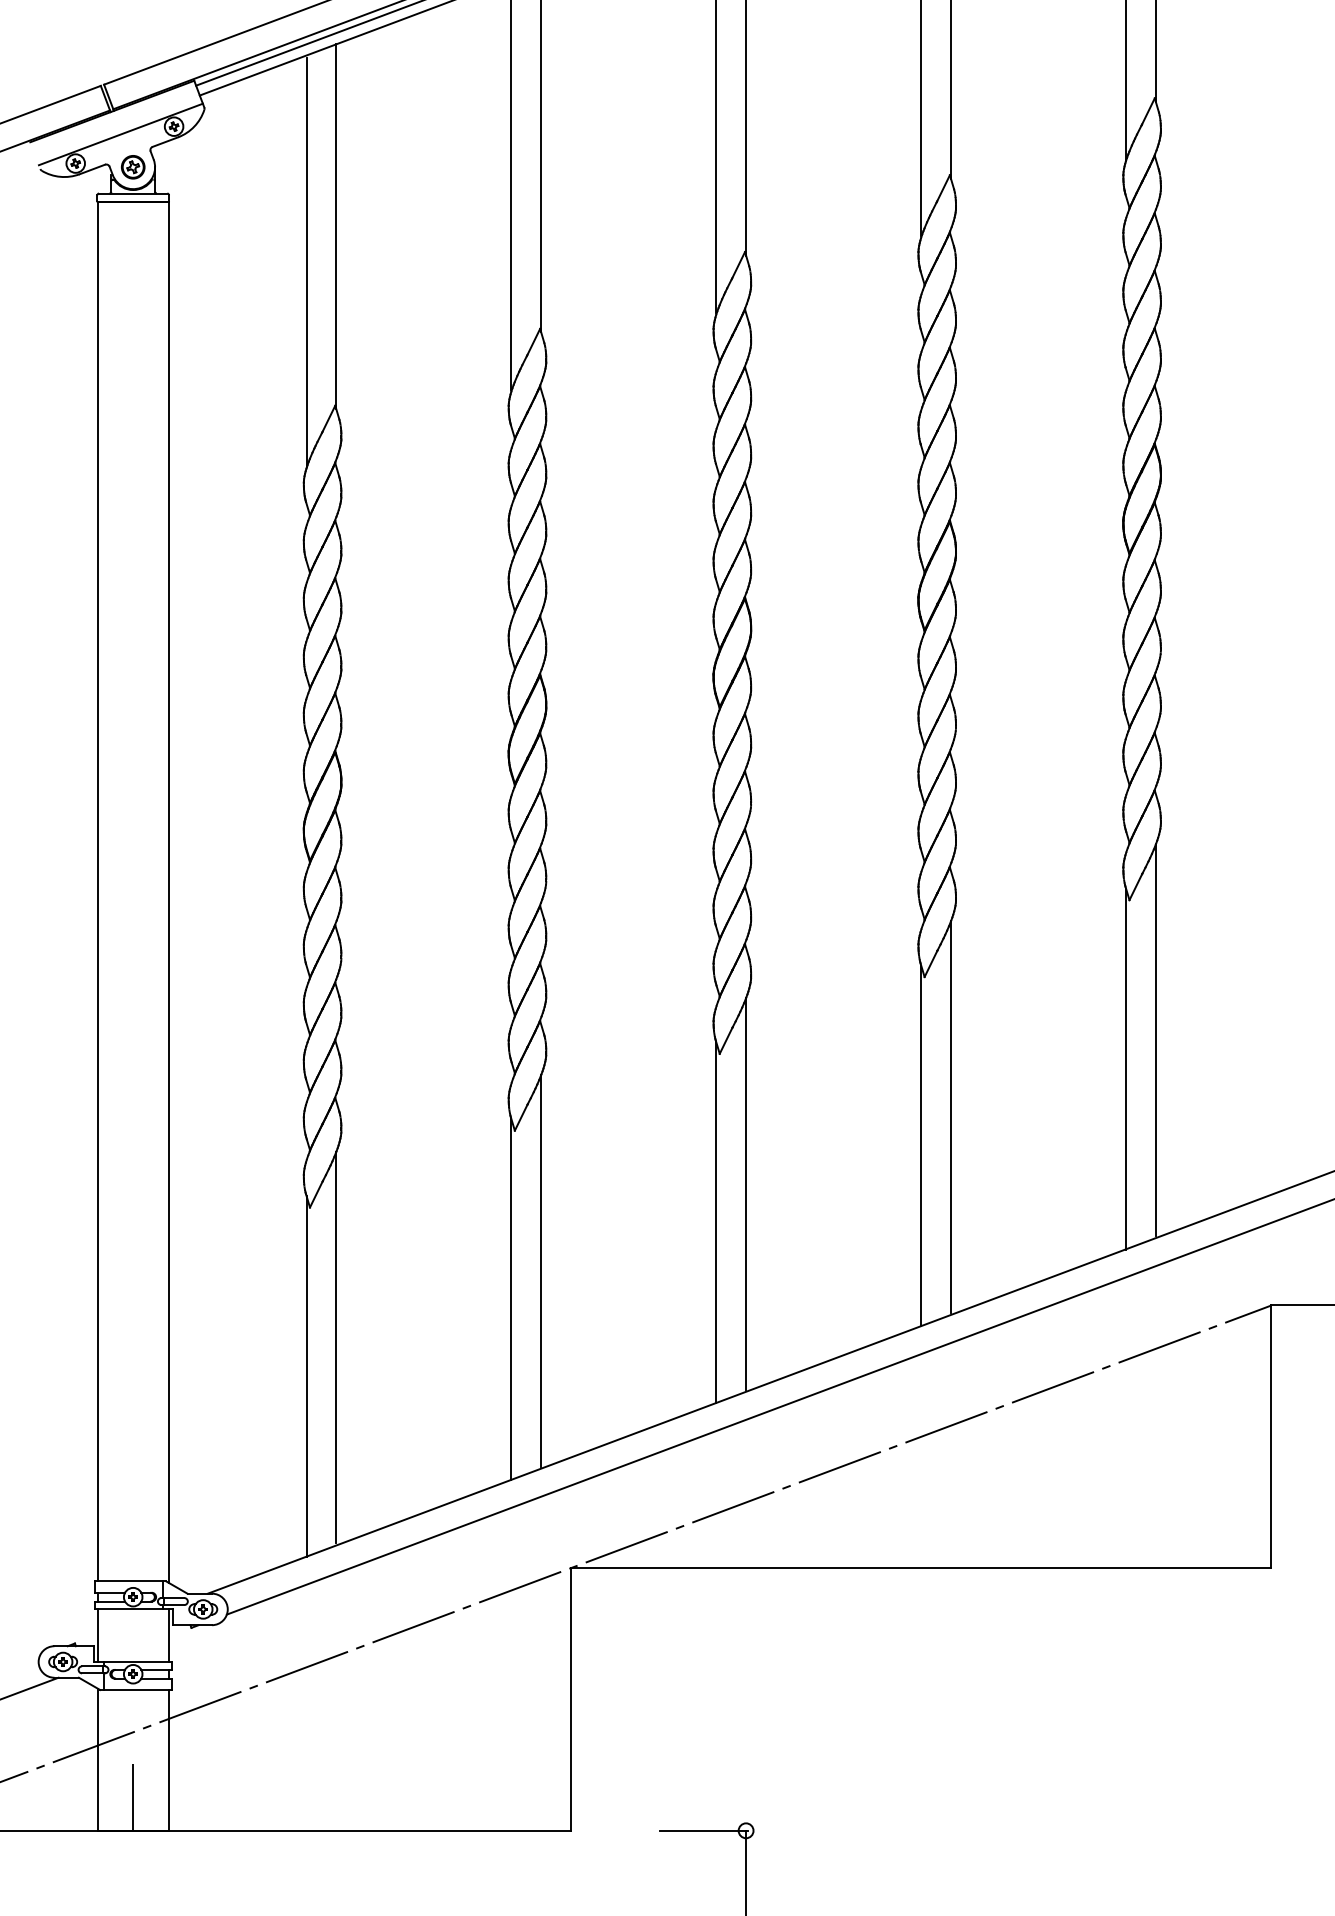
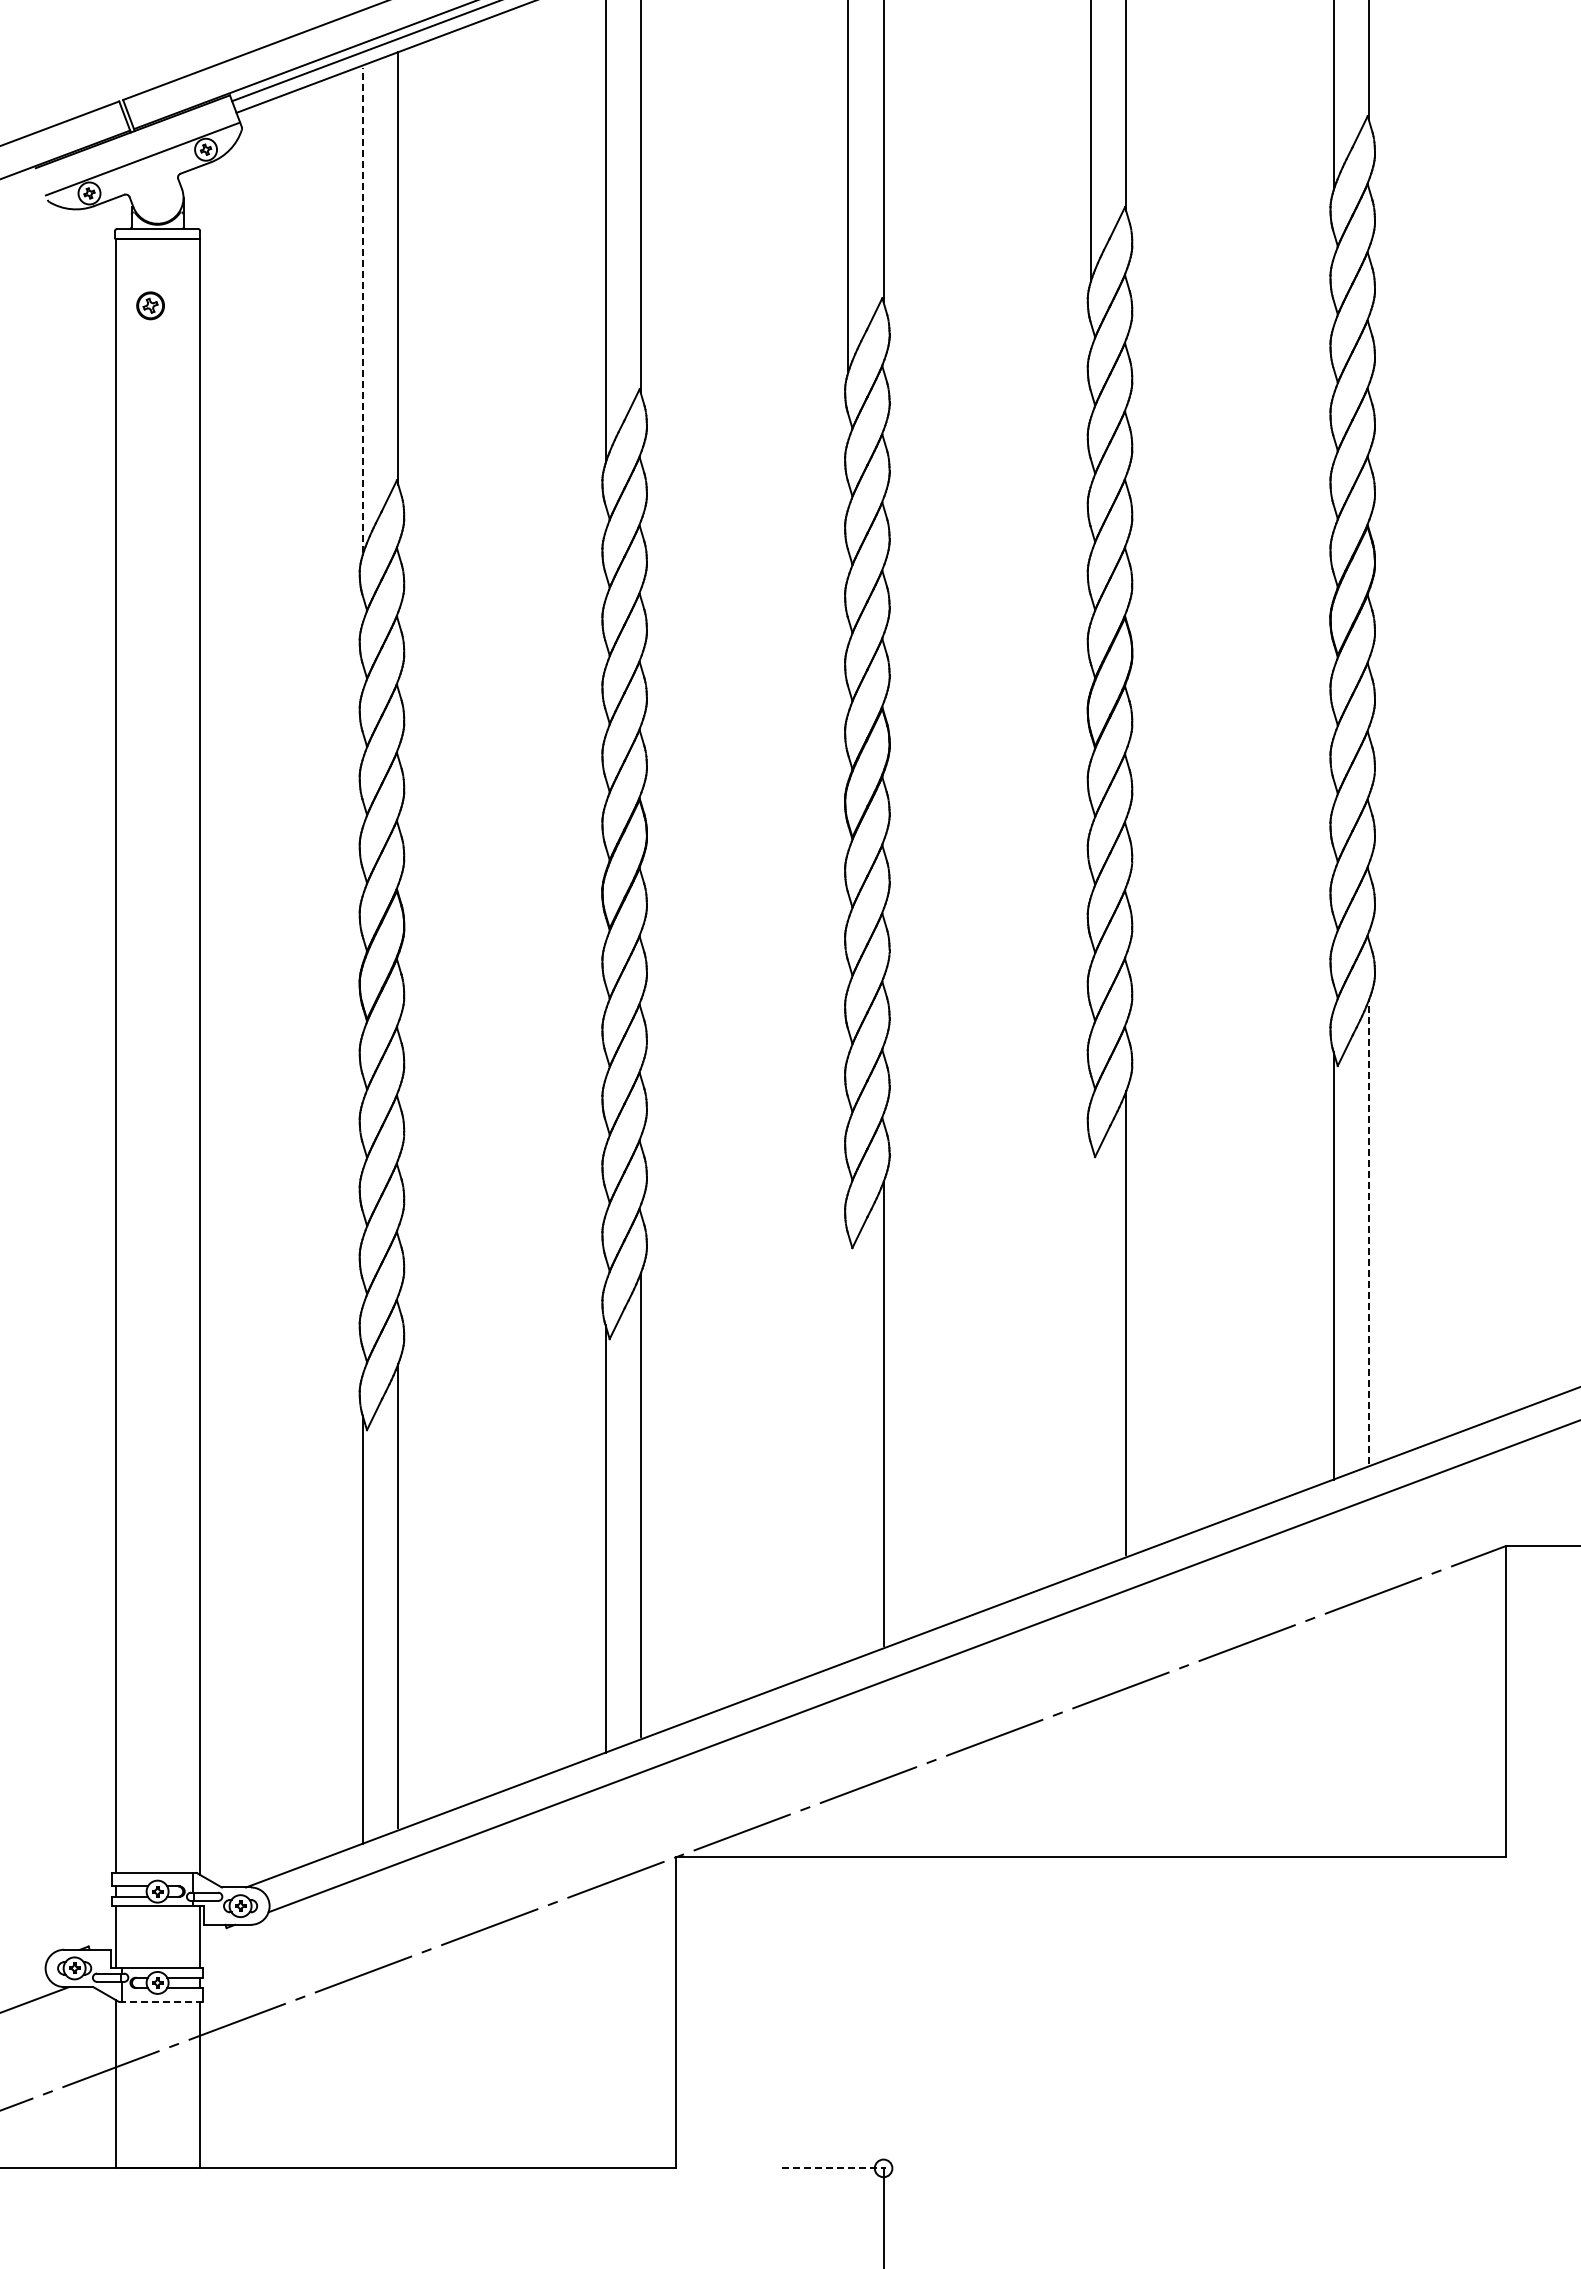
part: (133, 166) -> (150, 305), moved
line: (306, 261) -> (362, 309), solid -> dashed
line: (1155, 1040) -> (1368, 1232), solid -> dashed
line: (921, 1145) -> (1091, 1356), removed
line: (716, 1222) -> (848, 1447), removed
line: (135, 1689) -> (160, 2001), solid -> dashed
line: (133, 1797) -> (157, 2128), removed
line: (703, 1830) -> (833, 2168), solid -> dashed

